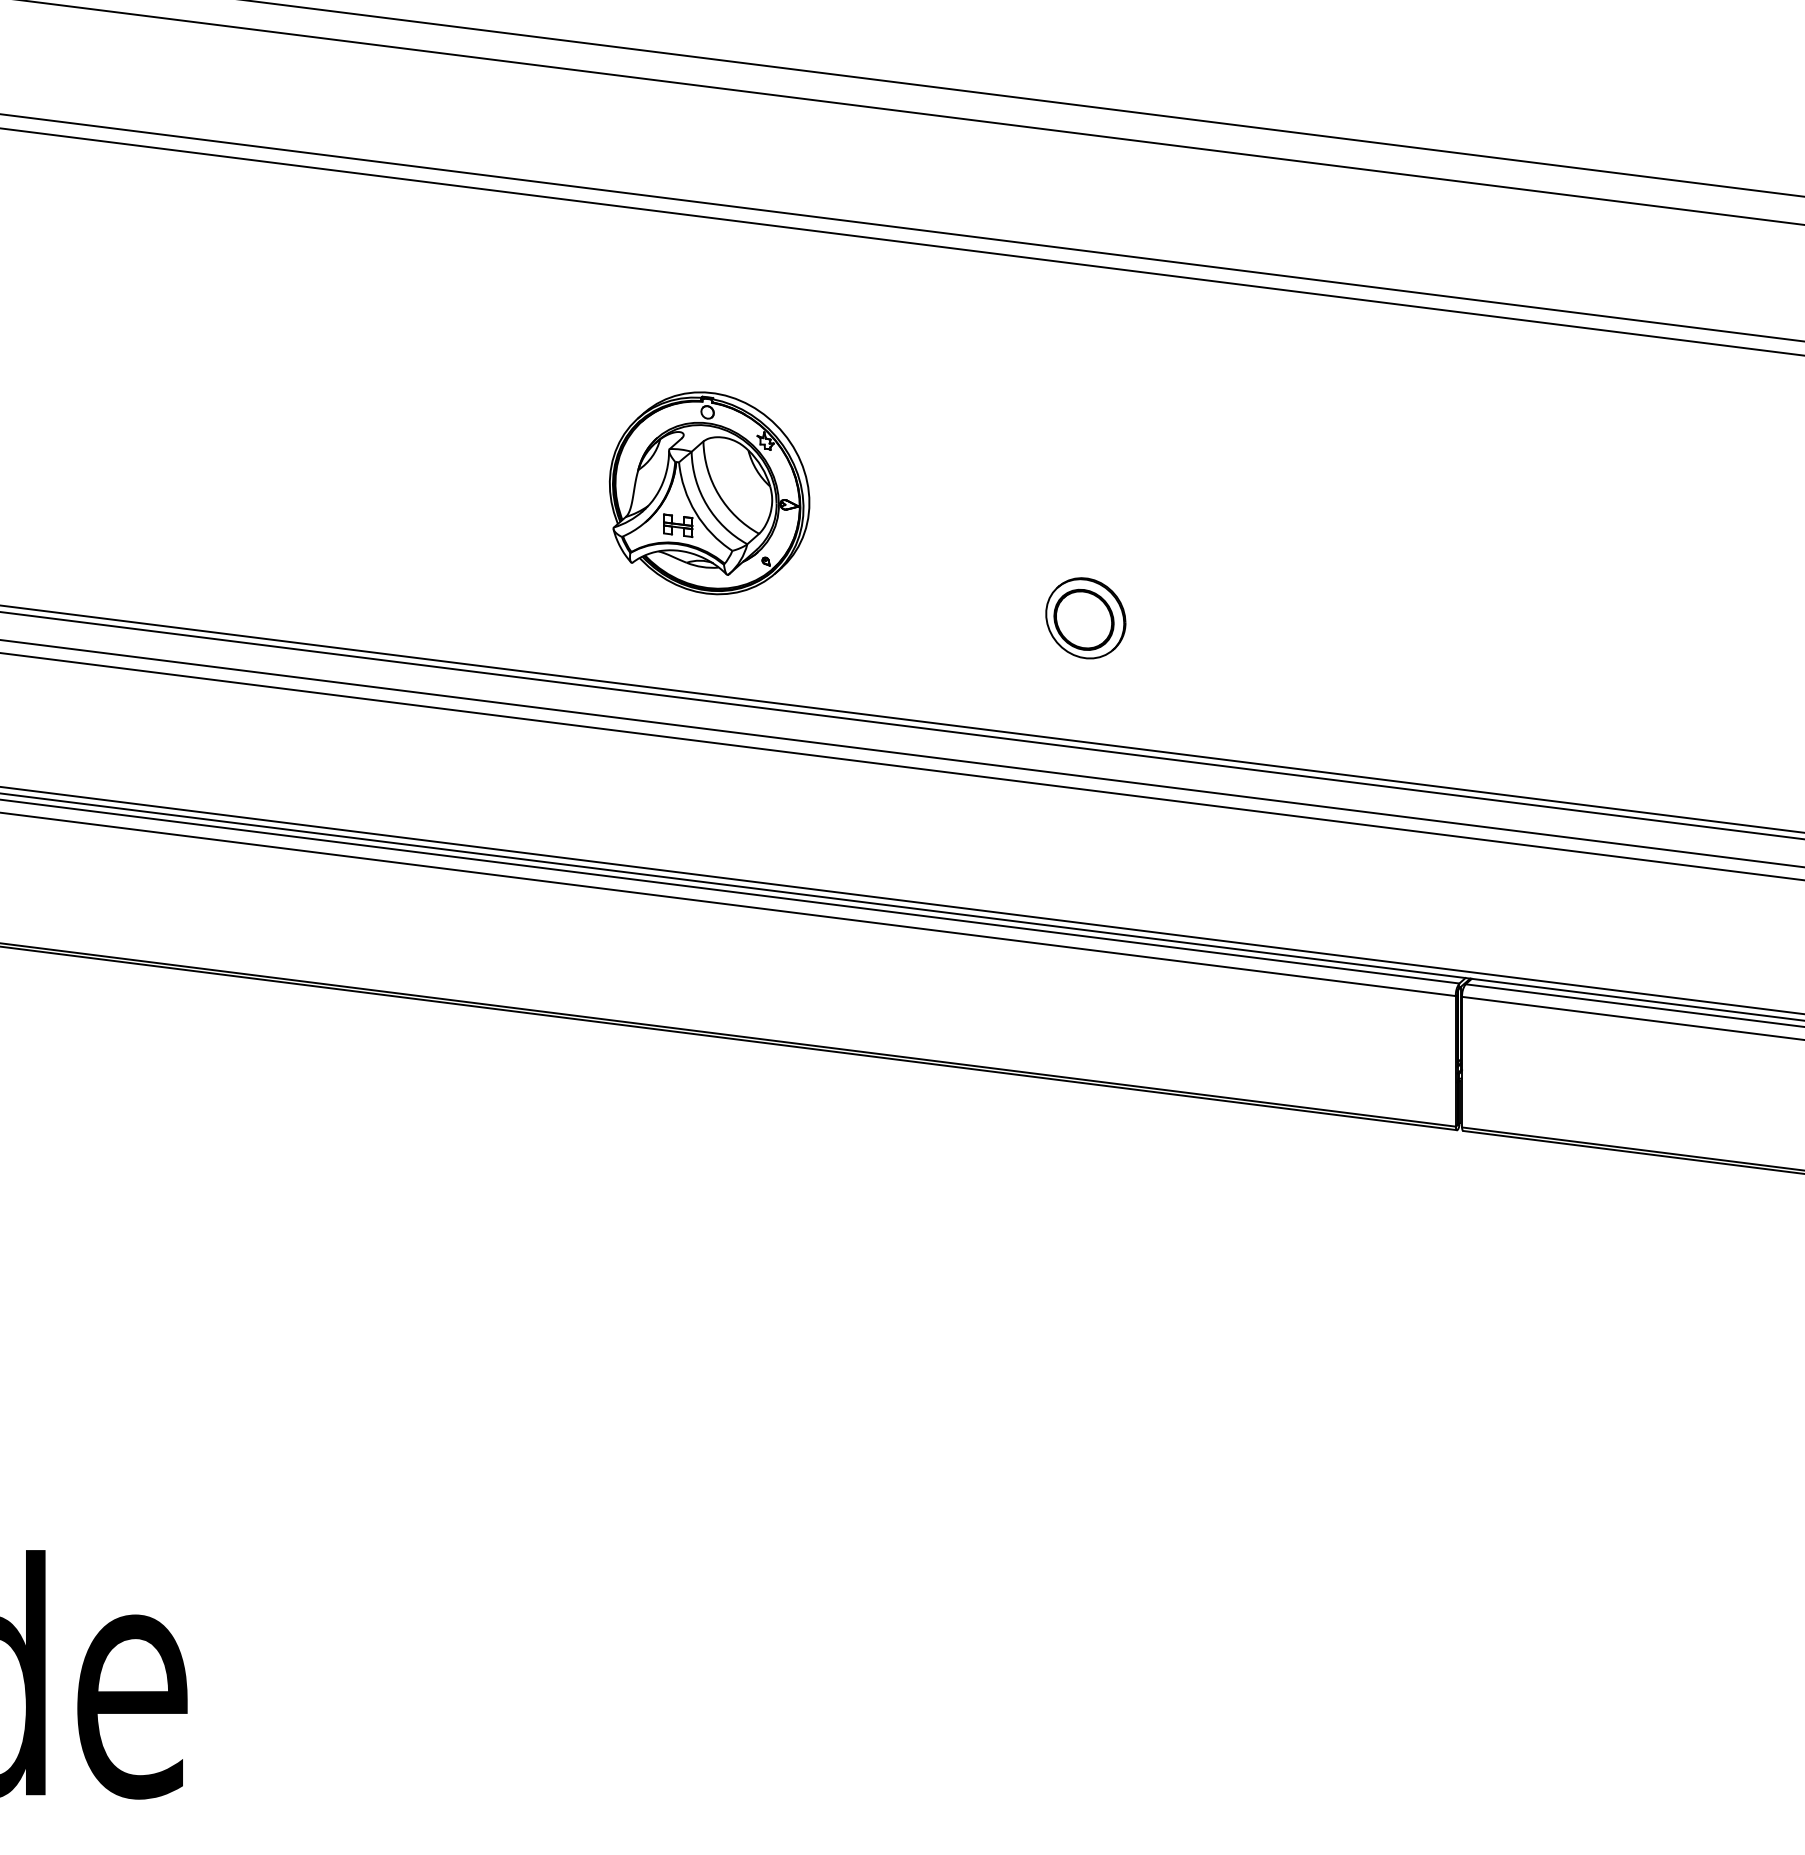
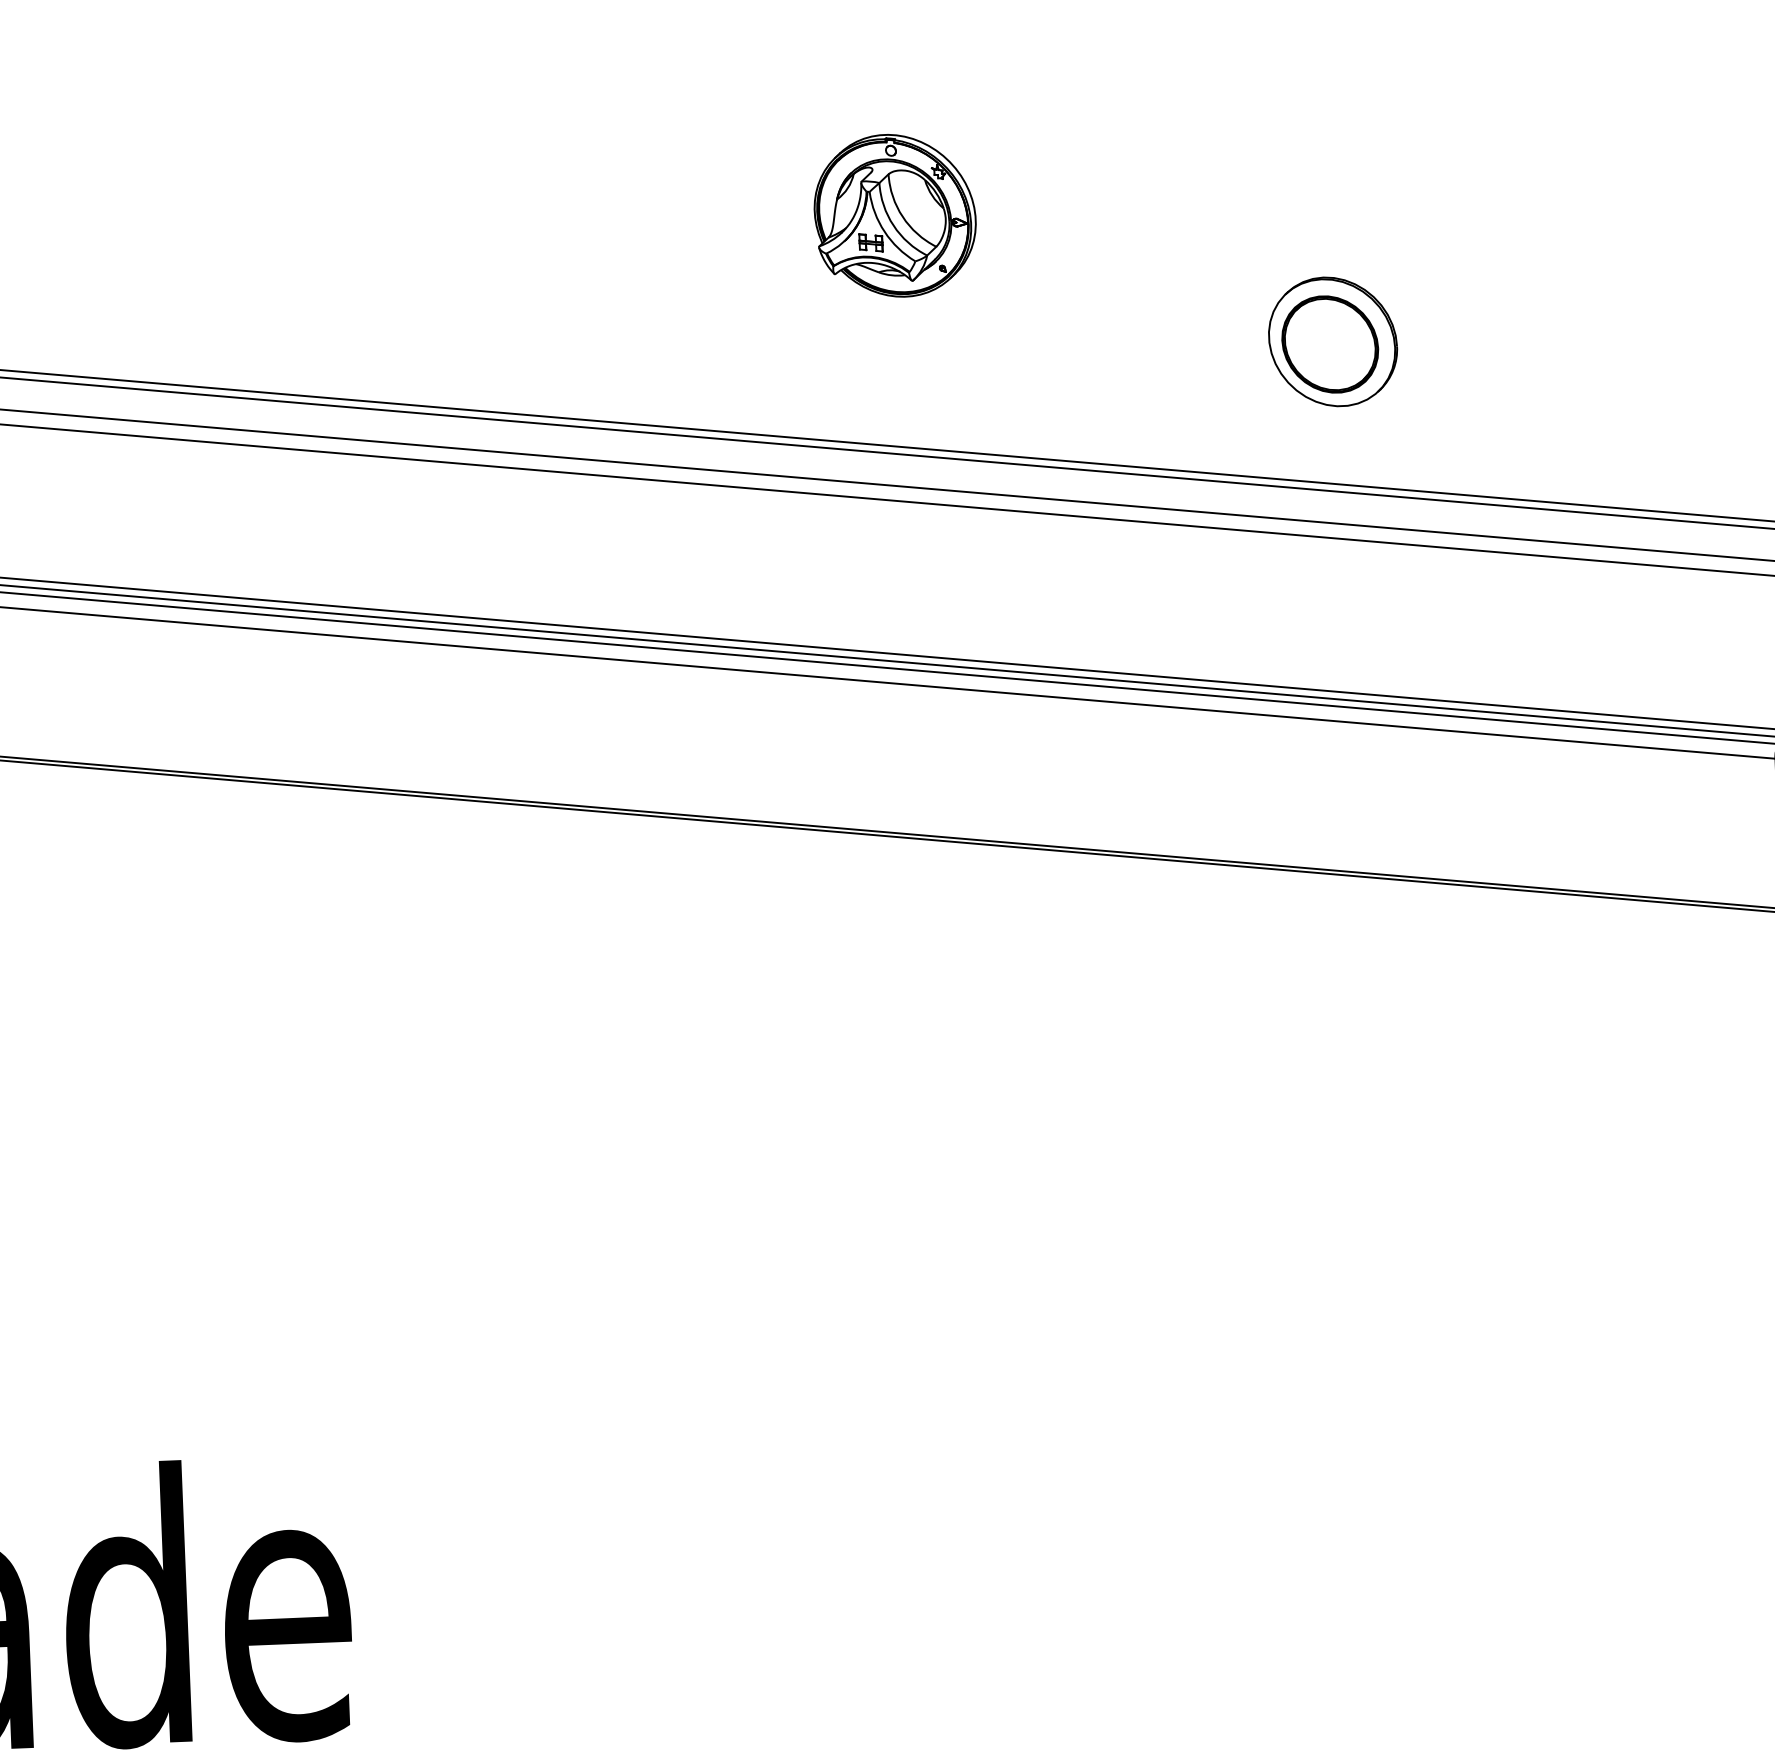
part: (709, 493) -> (895, 215), size x0.7
part: (1085, 618) -> (1332, 342), size x1.4

